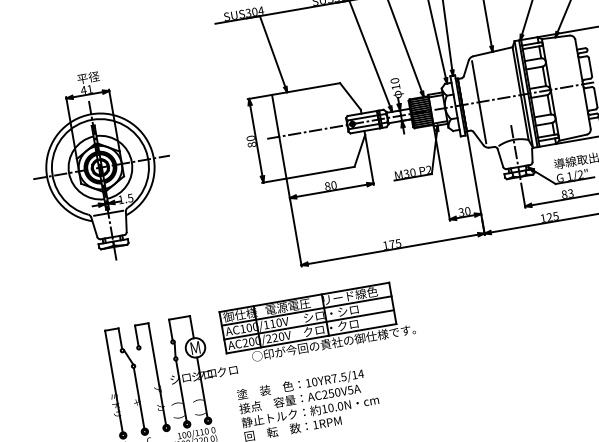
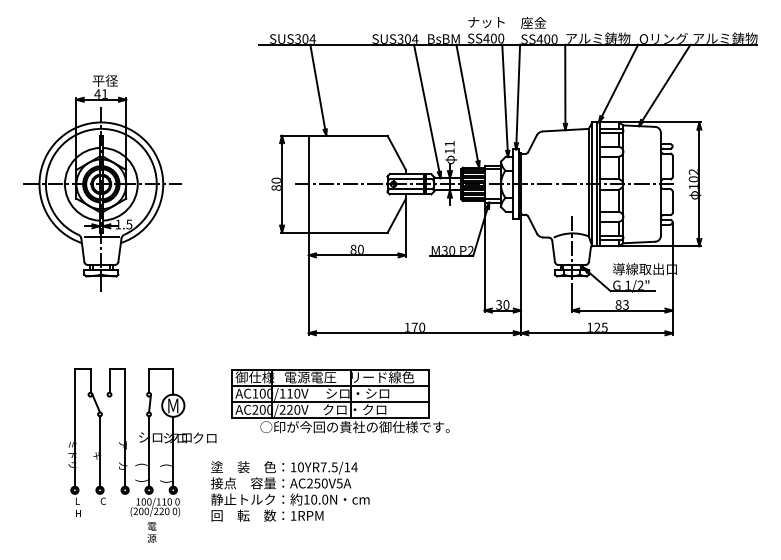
text: (394, 80) -> (449, 143), 10 -> 11
line: (479, 101) -> (540, 183), removed
text: (398, 242) -> (422, 326), 175 -> 170
part: (317, 323) -> (340, 401), moved

